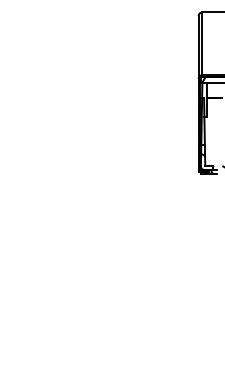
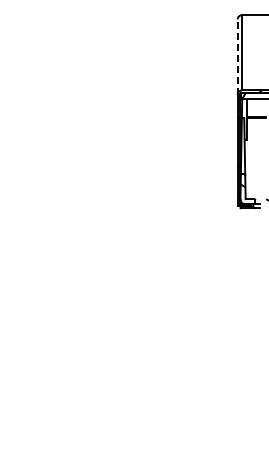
line: (198, 47) -> (237, 57), solid -> dashed

